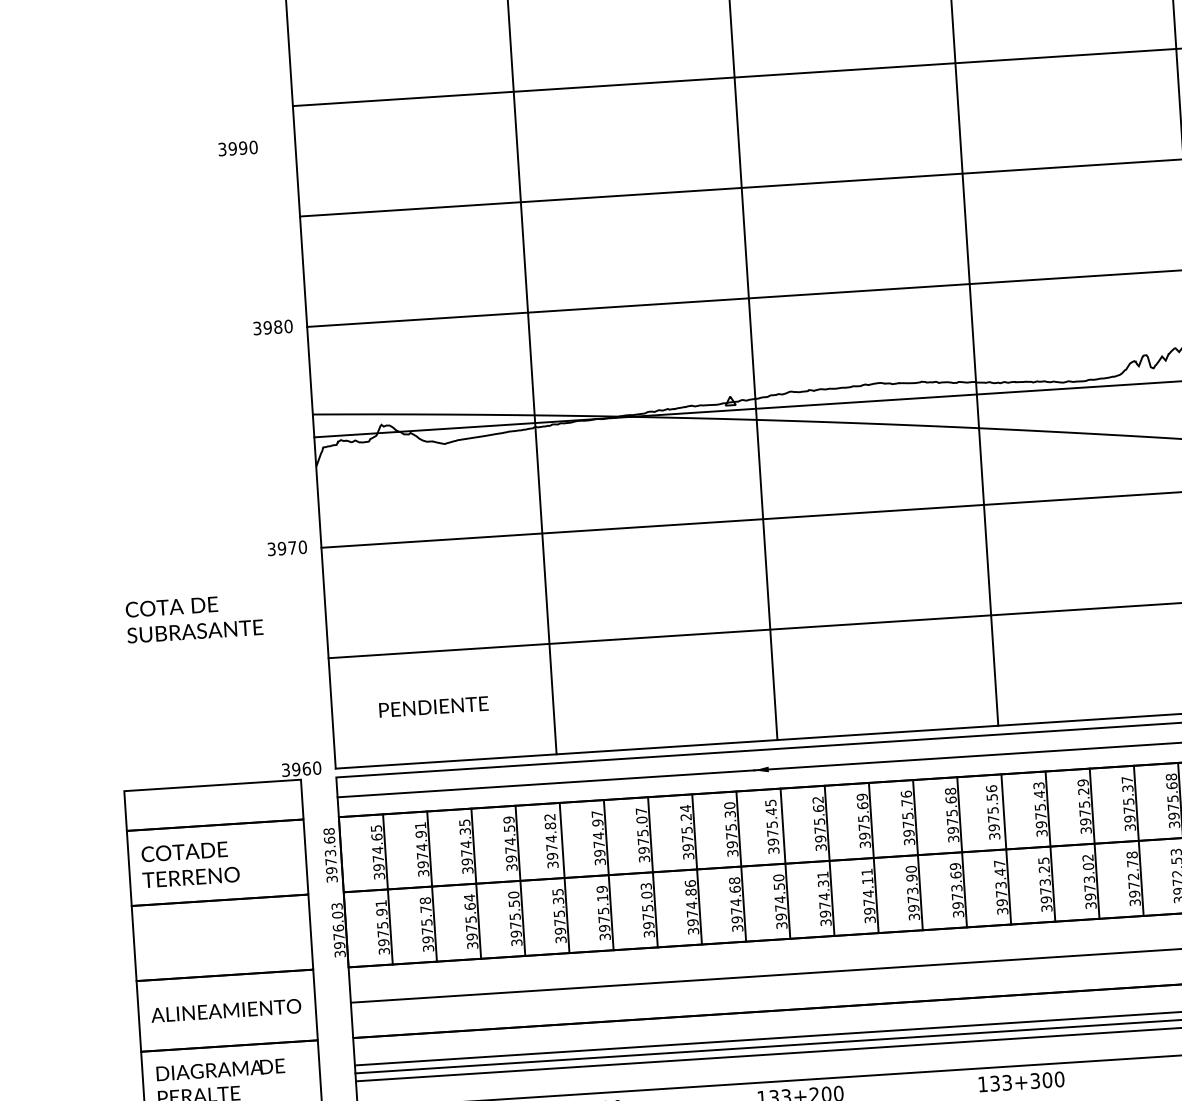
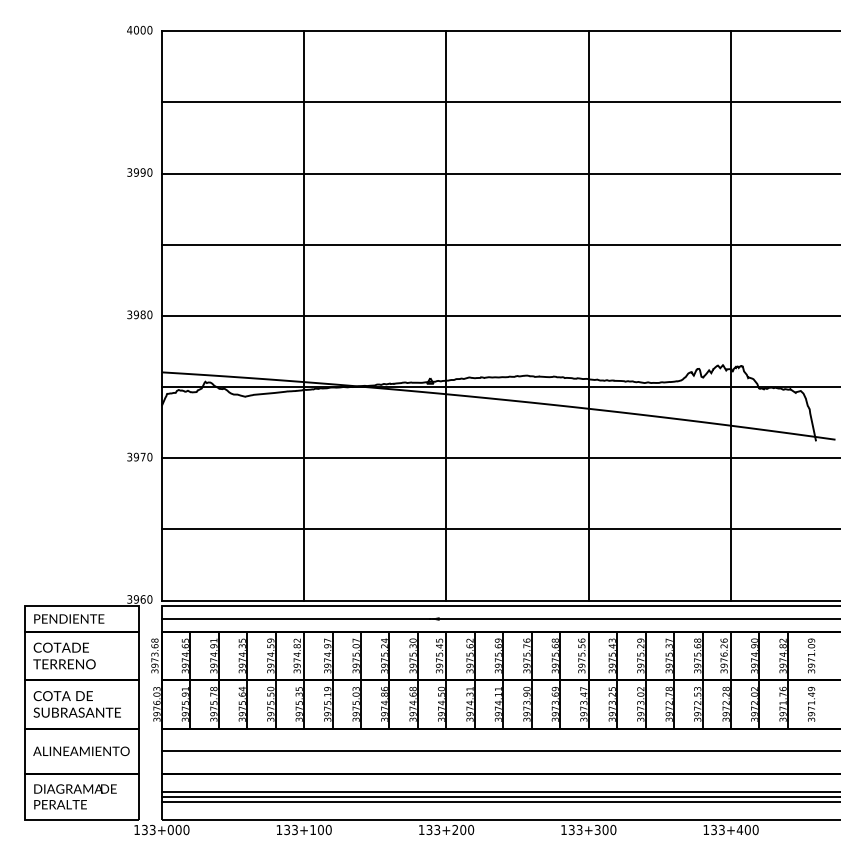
text: (237, 148) -> (139, 172), moved
text: (193, 618) -> (76, 704), moved
text: (434, 706) -> (69, 618), moved

